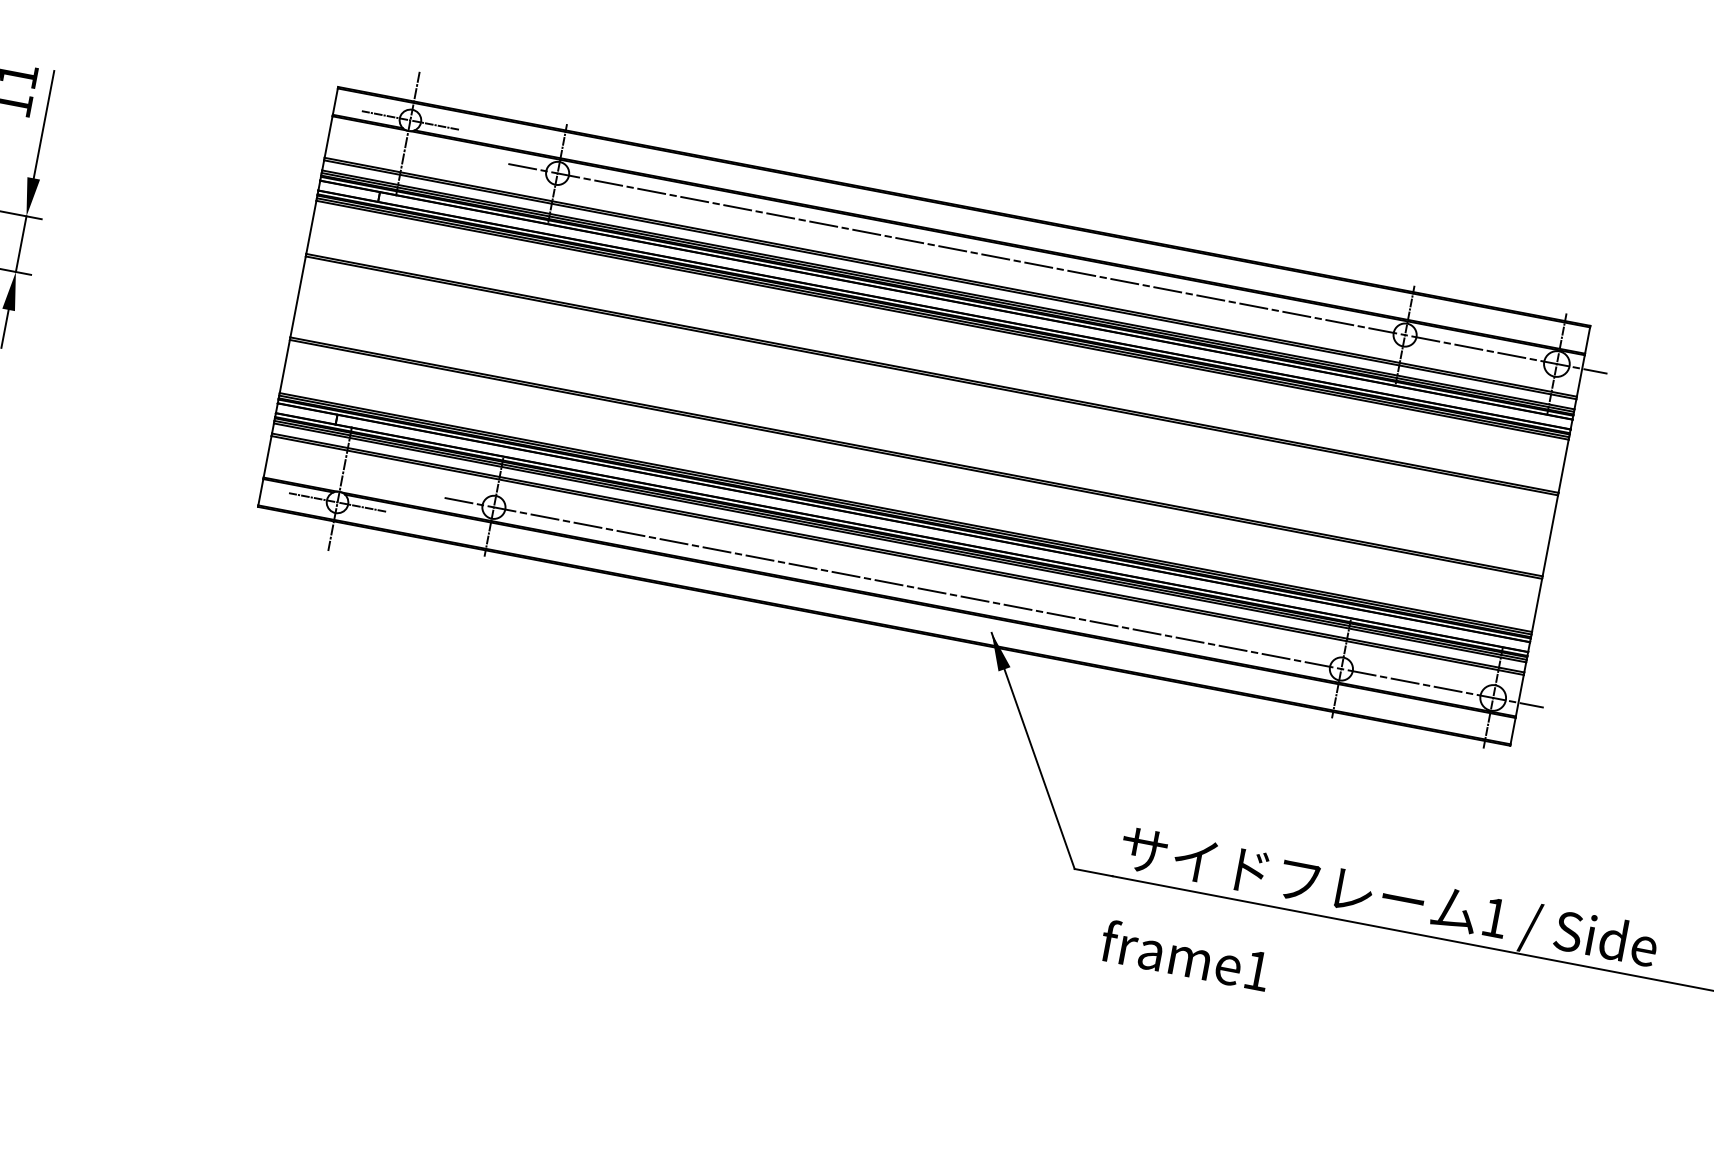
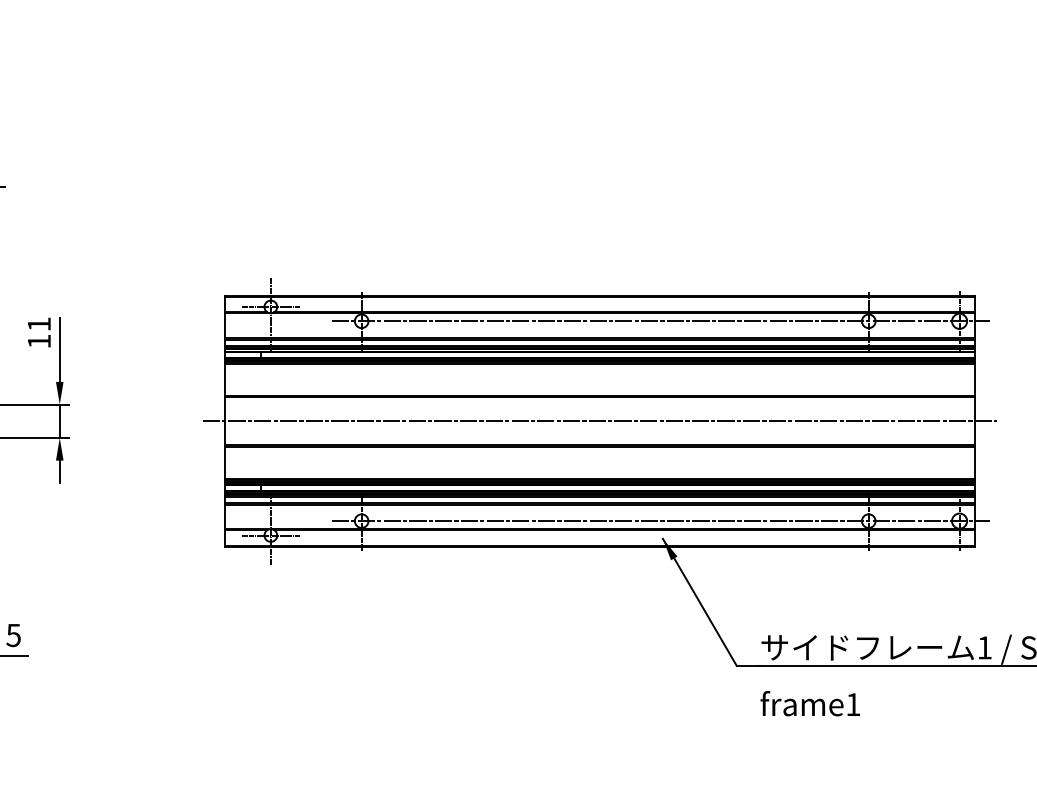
line: (923, 416) -> (599, 421), added

